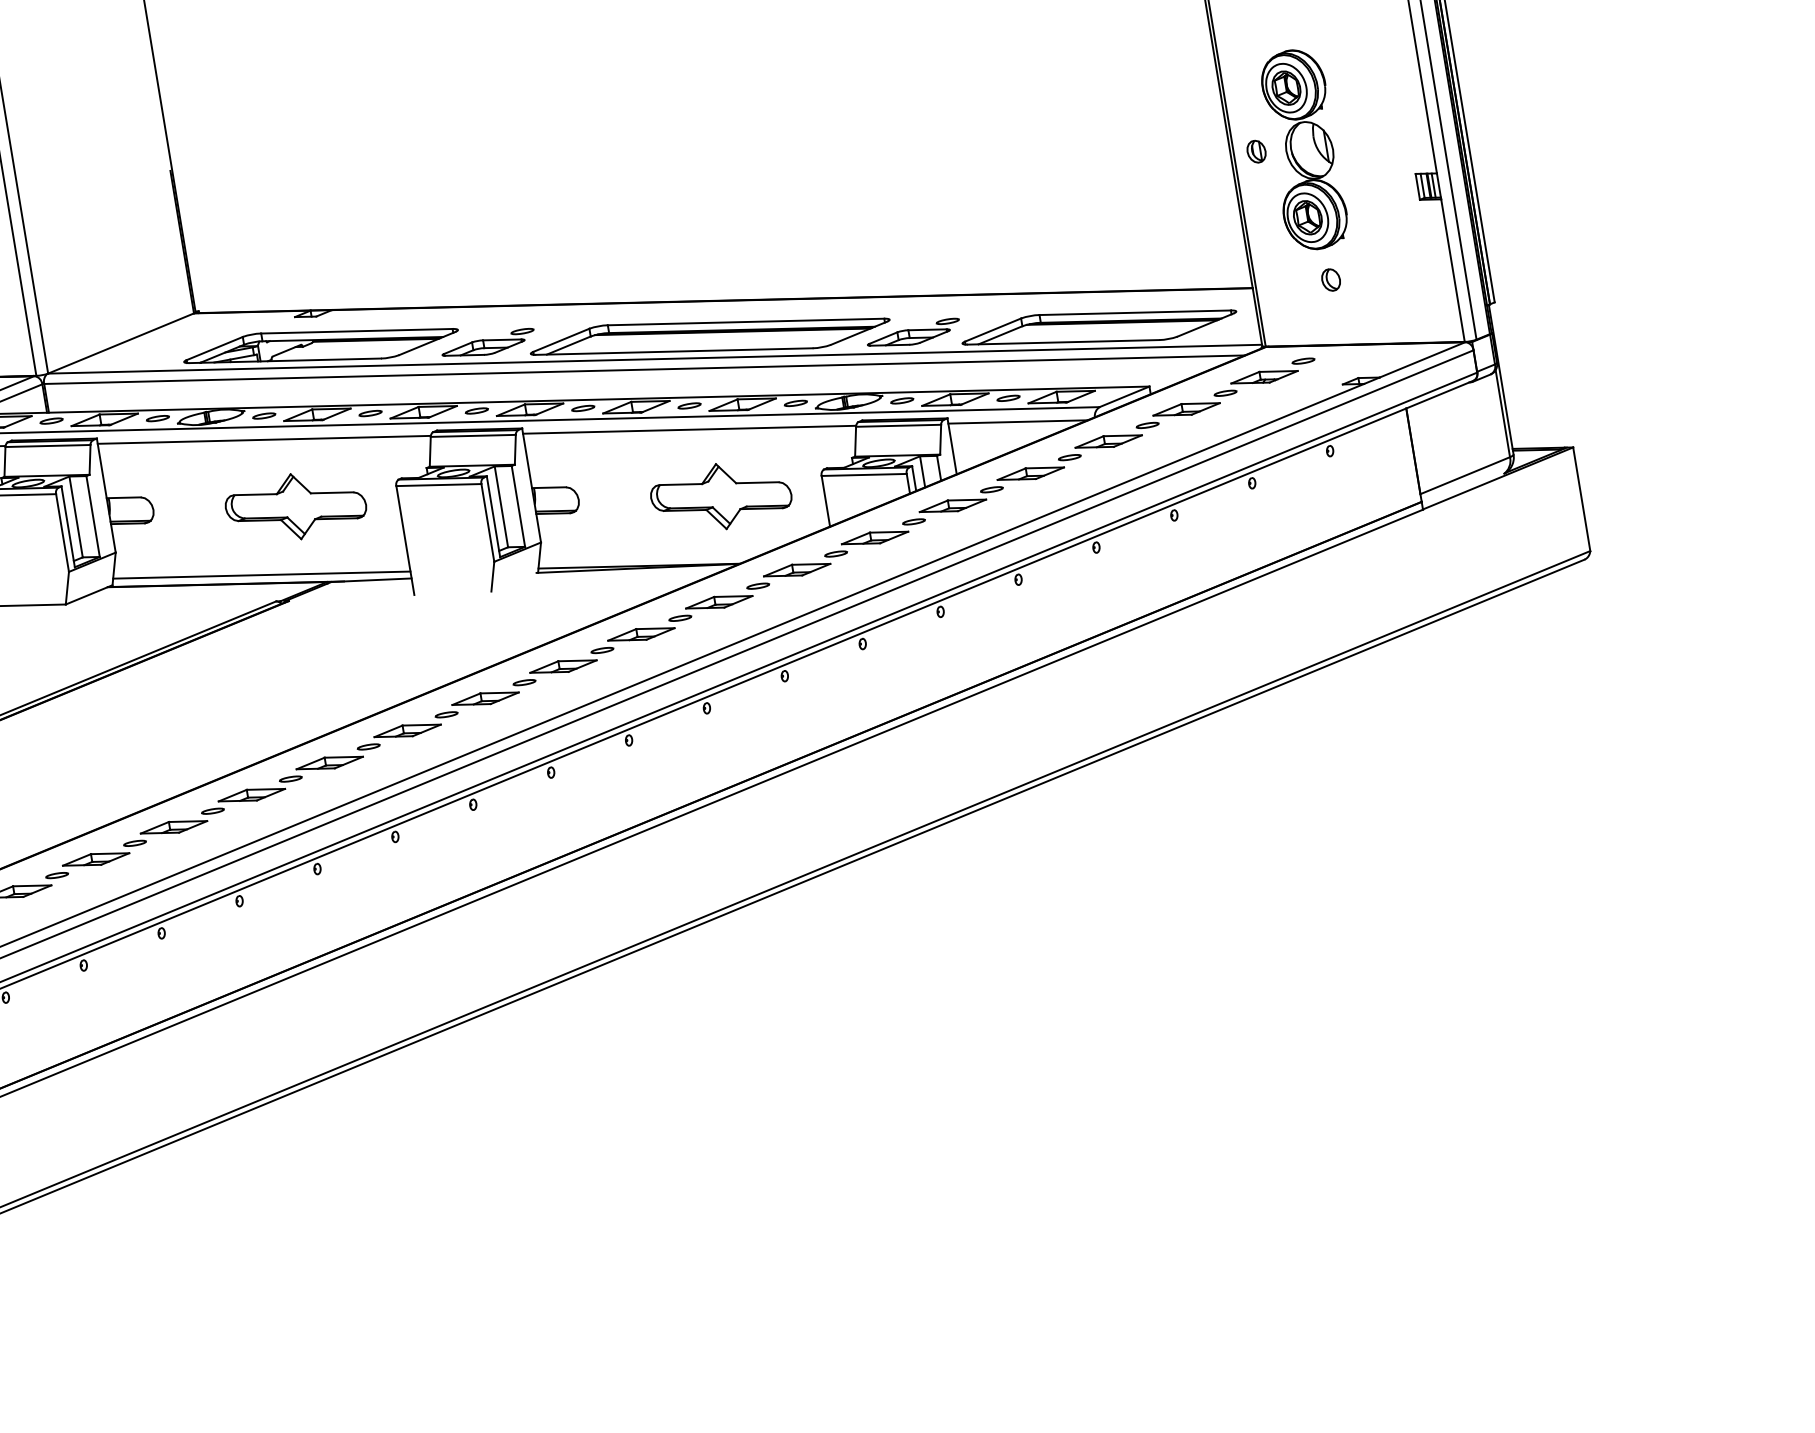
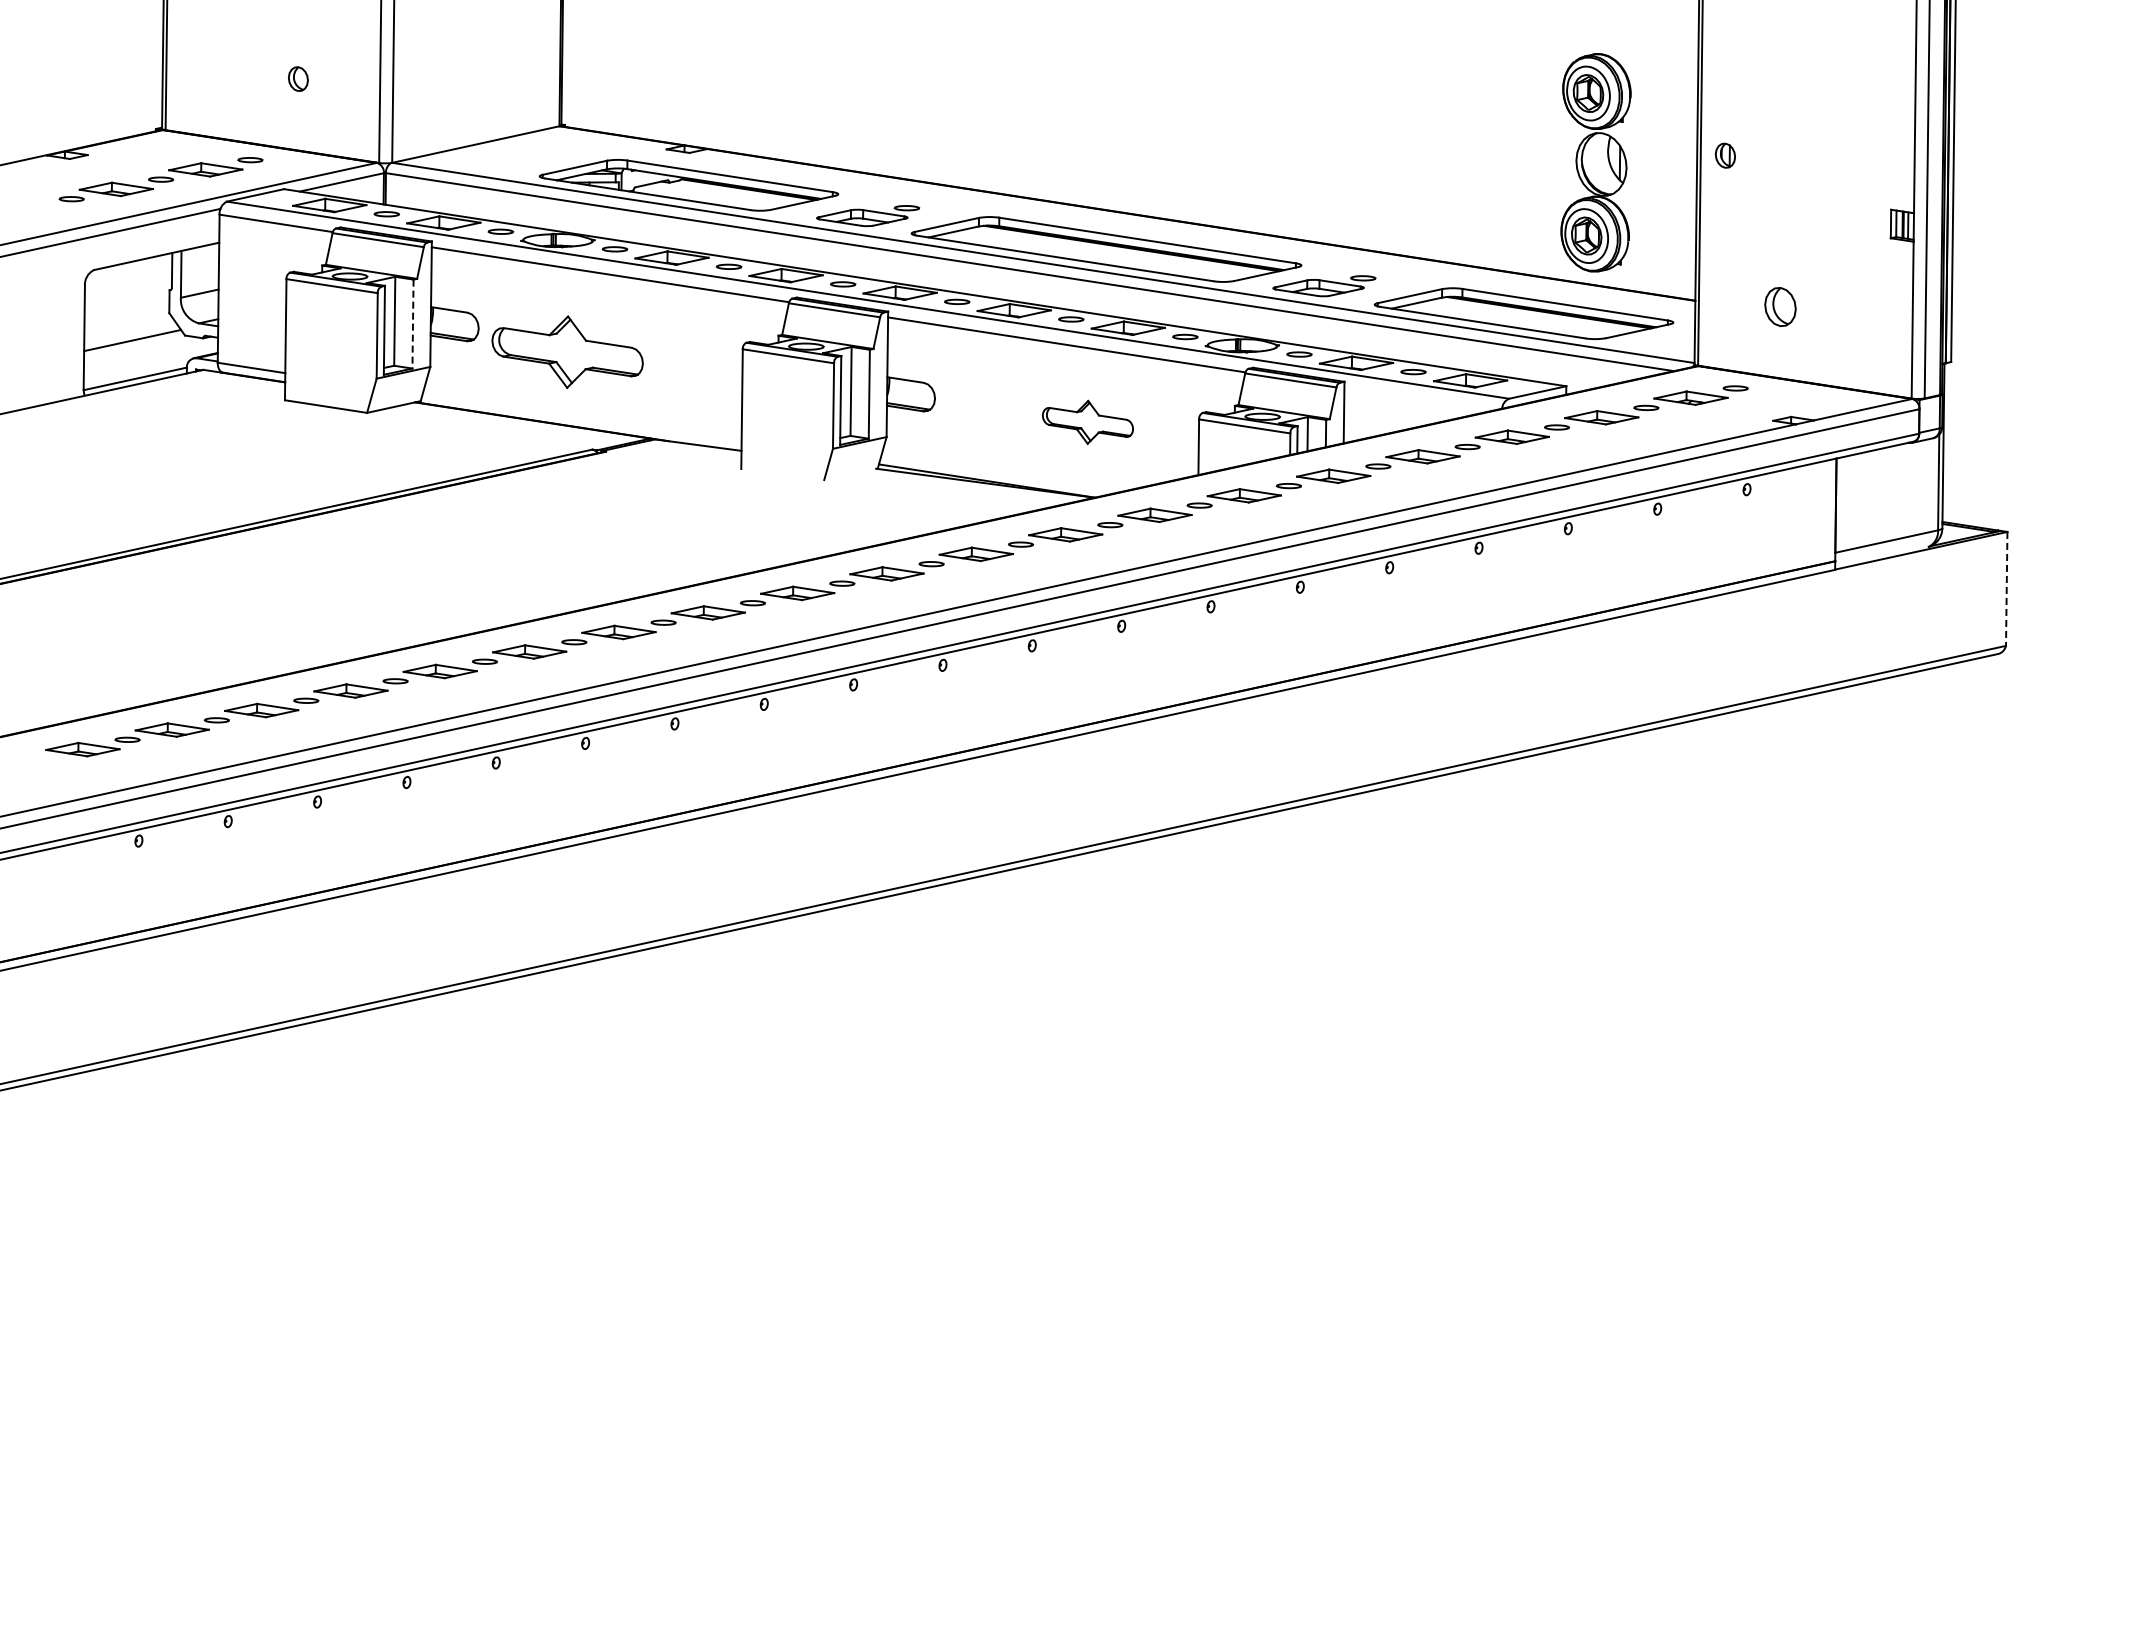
part: (1303, 149) -> (1595, 162), moved
part: (1330, 279) -> (1780, 306), size x1.6
line: (1017, 421) -> (1418, 398), removed
part: (720, 496) -> (1087, 422), size x0.6
line: (1581, 498) -> (2006, 588), solid -> dashed
part: (295, 506) -> (567, 351), moved
line: (93, 516) -> (413, 324), solid -> dashed
line: (261, 574) -> (581, 418), removed

